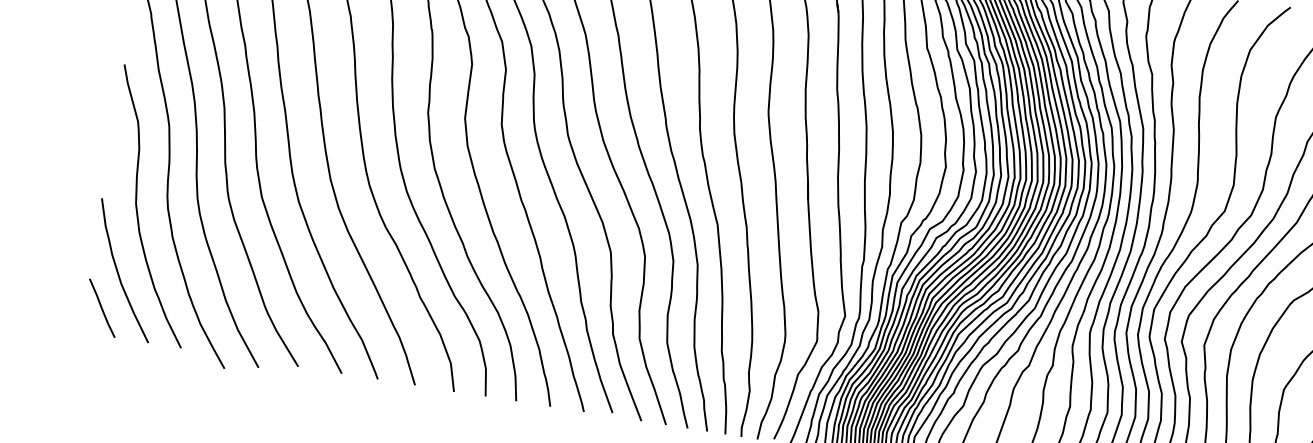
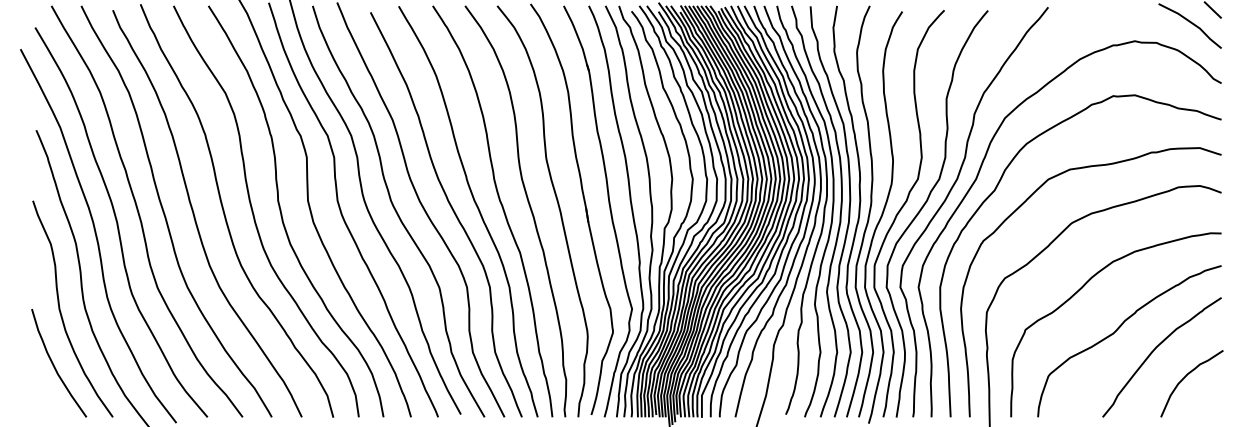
line: (101, 307) -> (45, 395), removed

